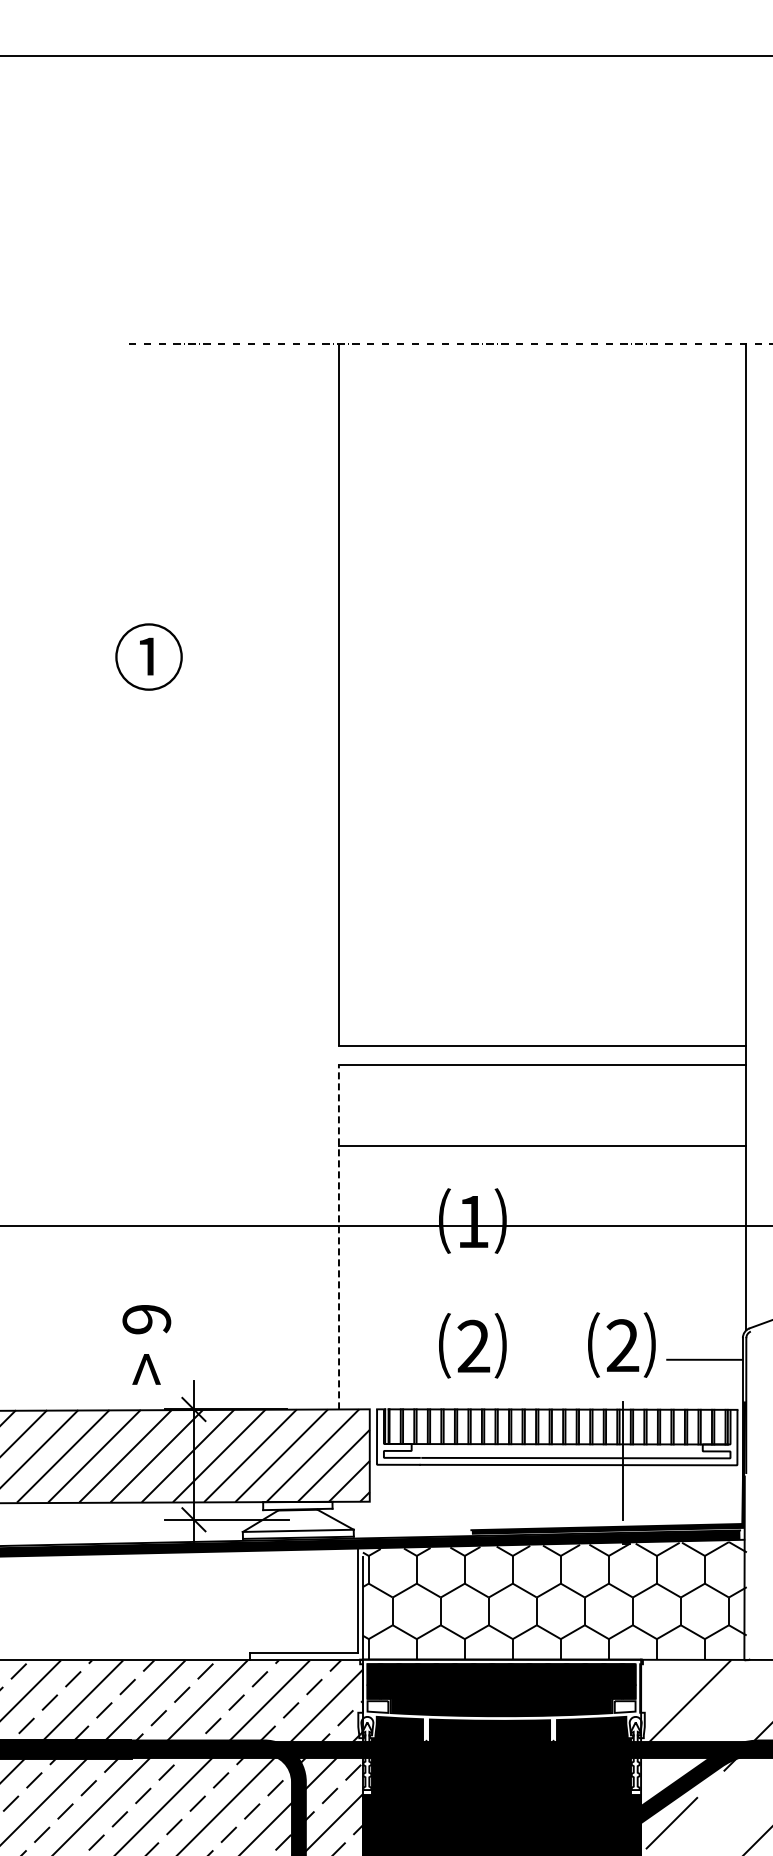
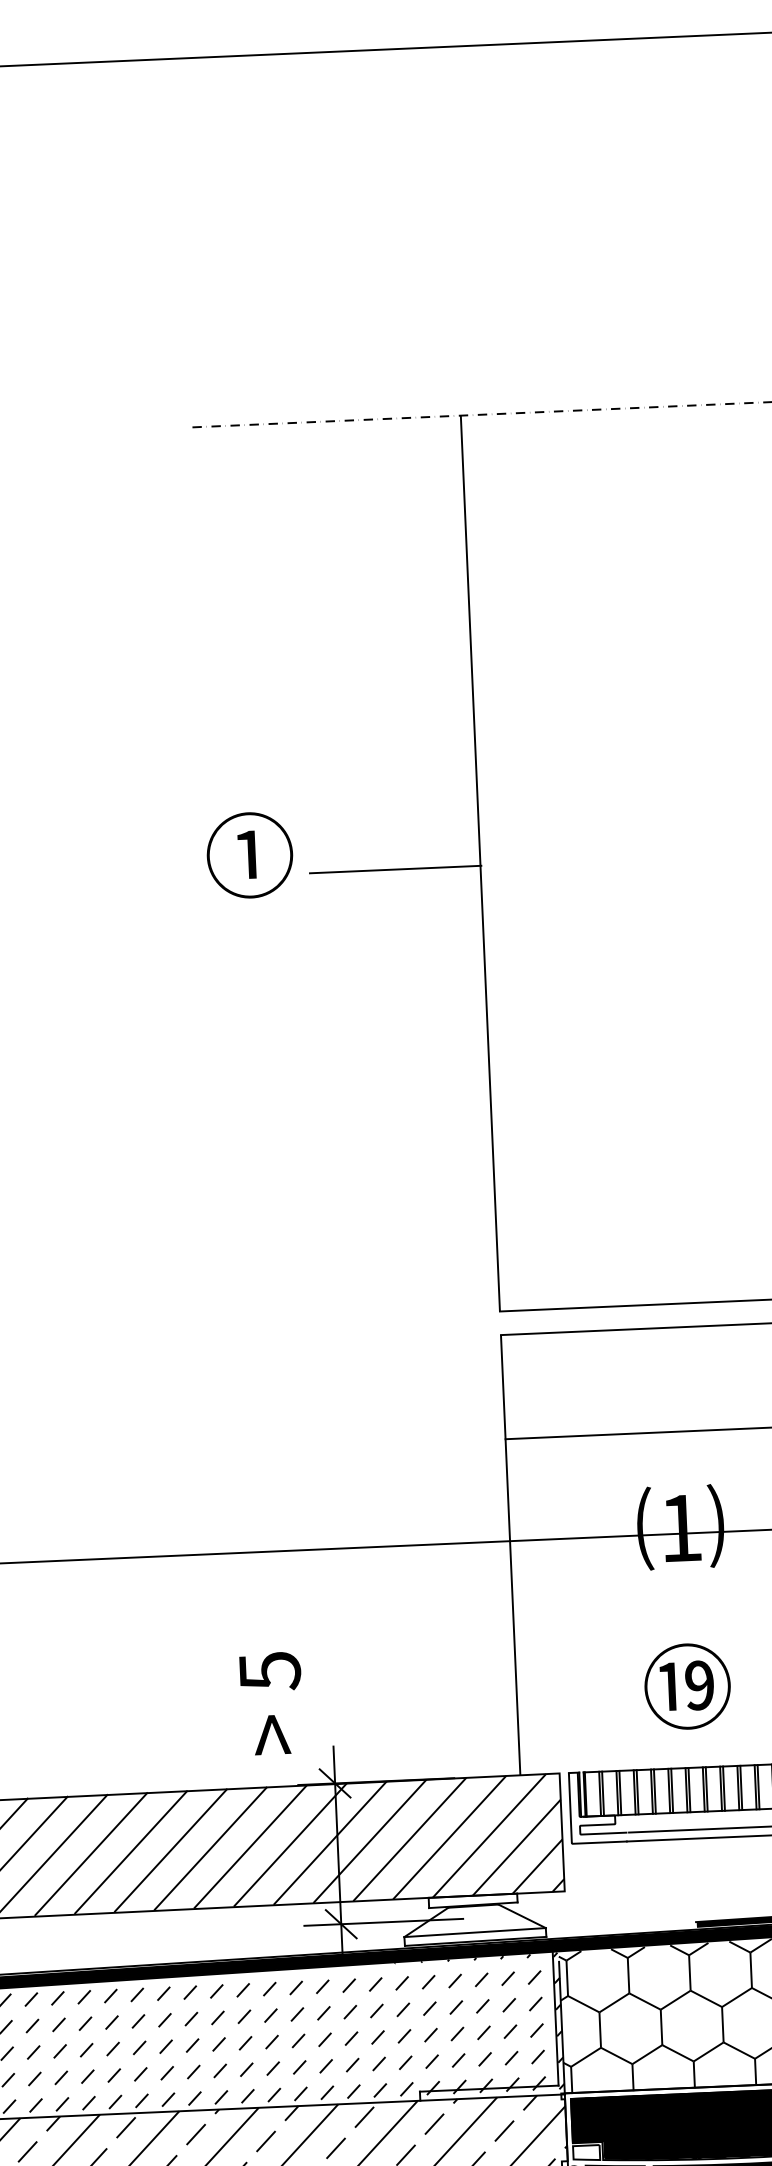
text: (148, 656) -> (249, 854), moved
line: (272, 697) -> (395, 870), added
line: (338, 1236) -> (510, 1554), dashed -> solid
text: (146, 1320) -> (269, 1672), 9 -> 5
text: (472, 1345) -> (687, 1686), ⑵ -> ⑲
hatch: (184, 1602) -> (333, 2030), added

